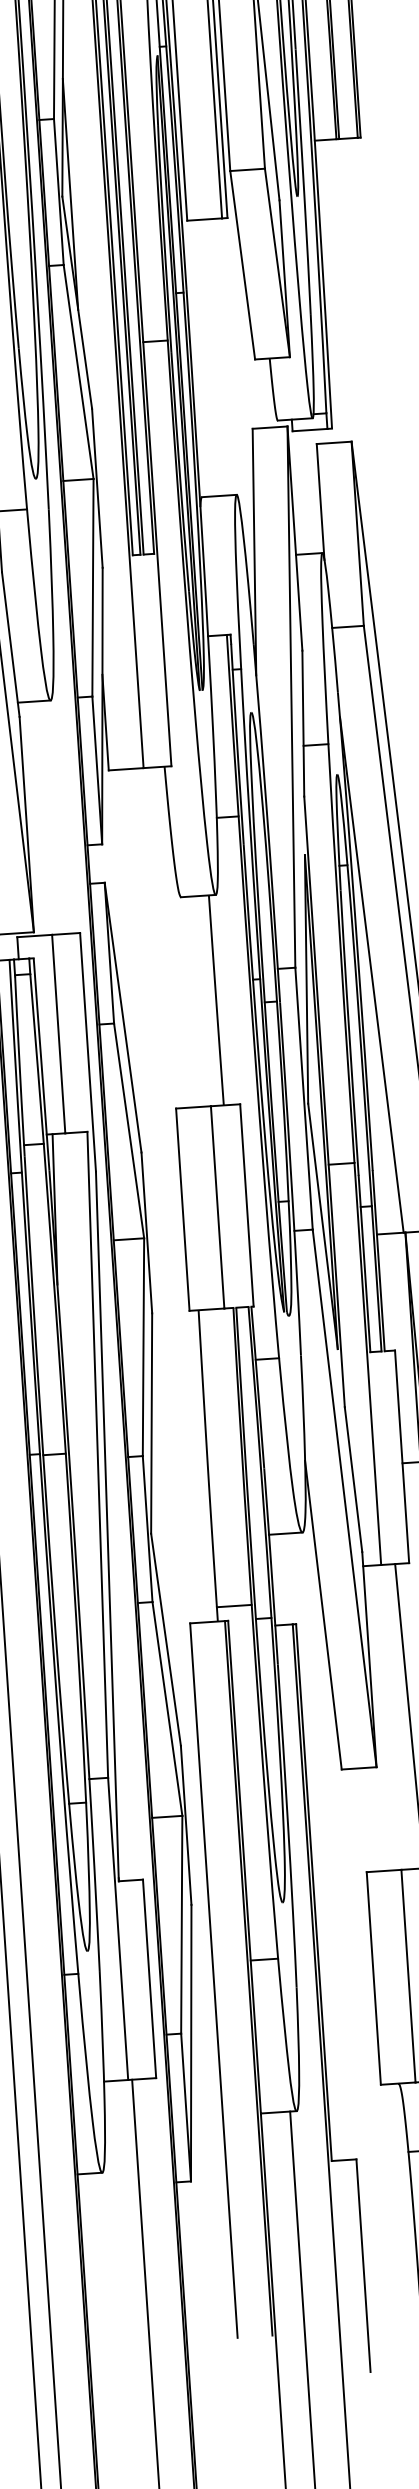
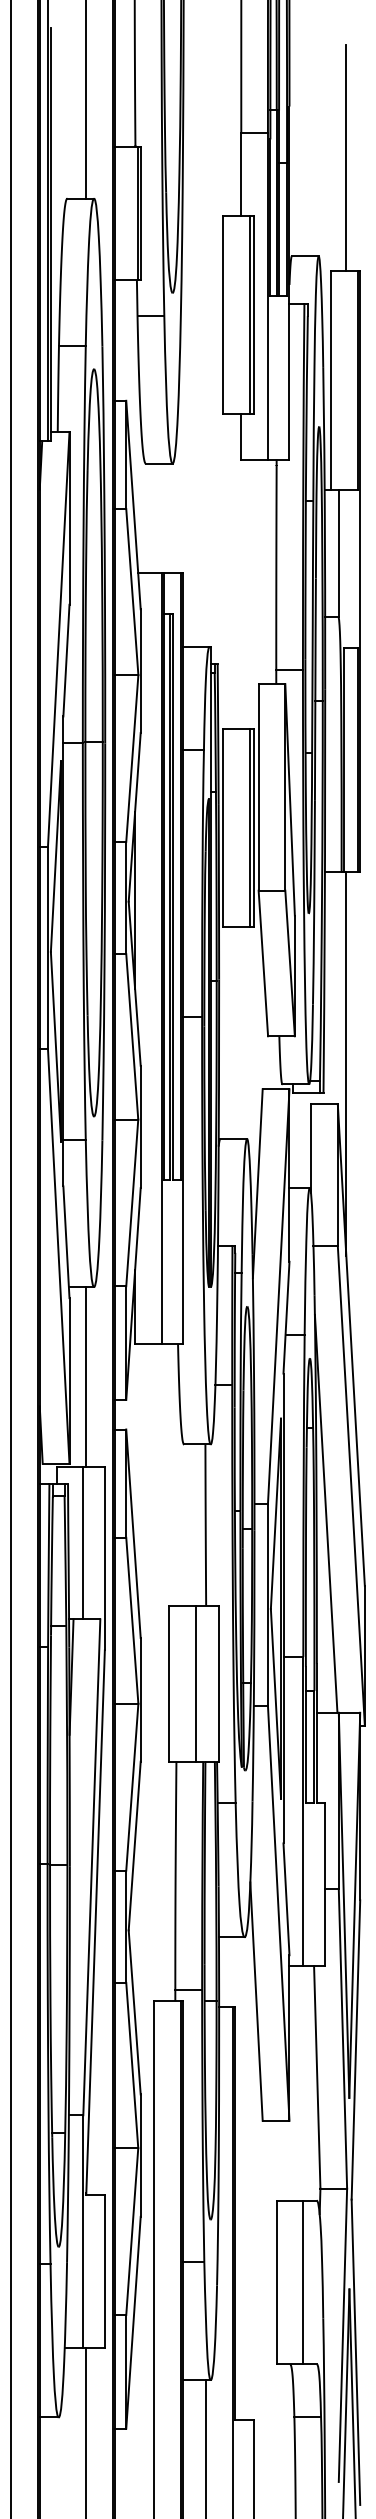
line: (359, 388) -> (346, 1063), added
line: (48, 817) -> (86, 1376), added

